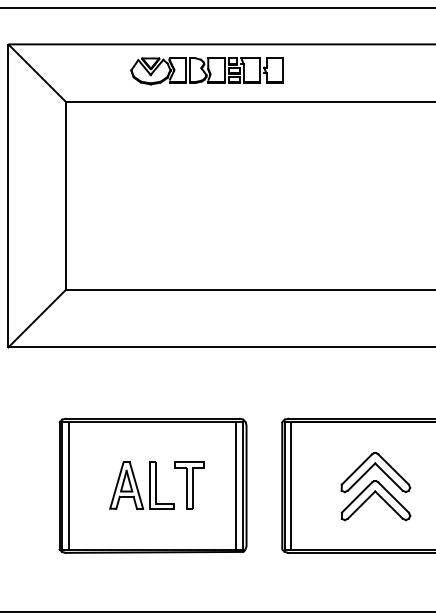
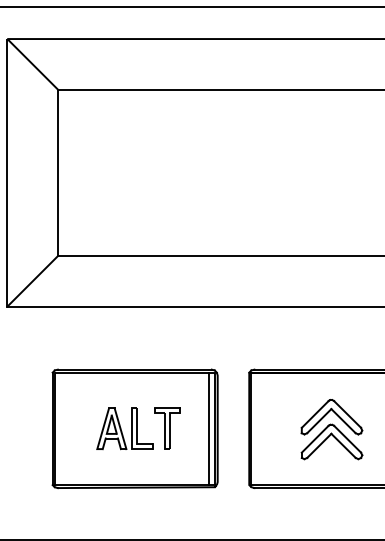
part: (206, 71) -> (182, 62), removed
line: (68, 485) -> (60, 428), removed
line: (291, 485) -> (257, 428), removed

